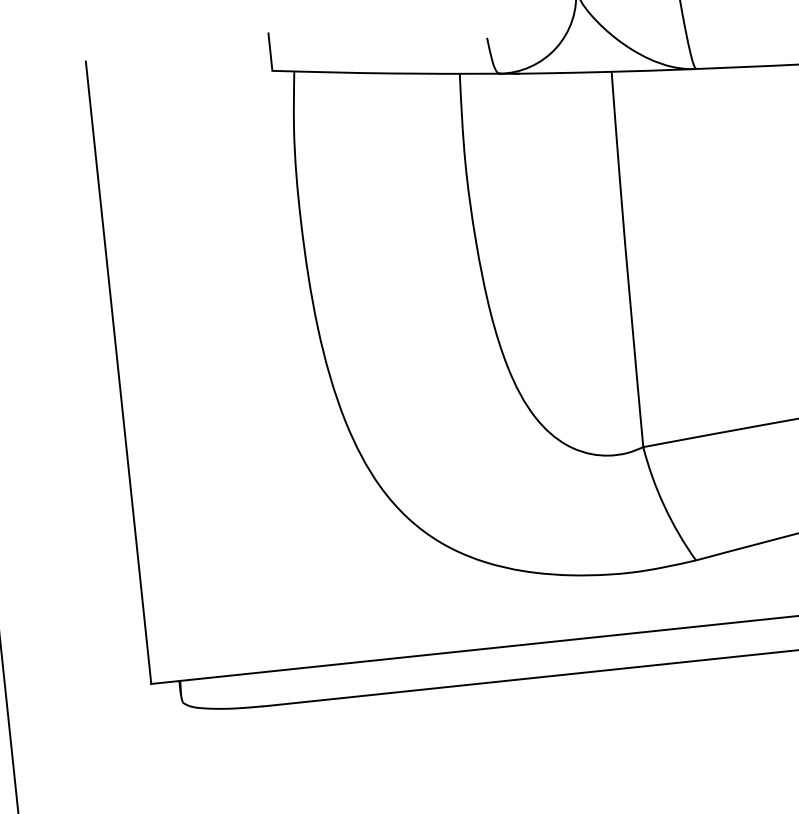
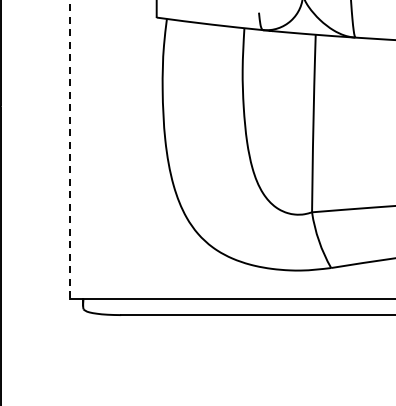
line: (118, 372) -> (69, 151), solid -> dashed

